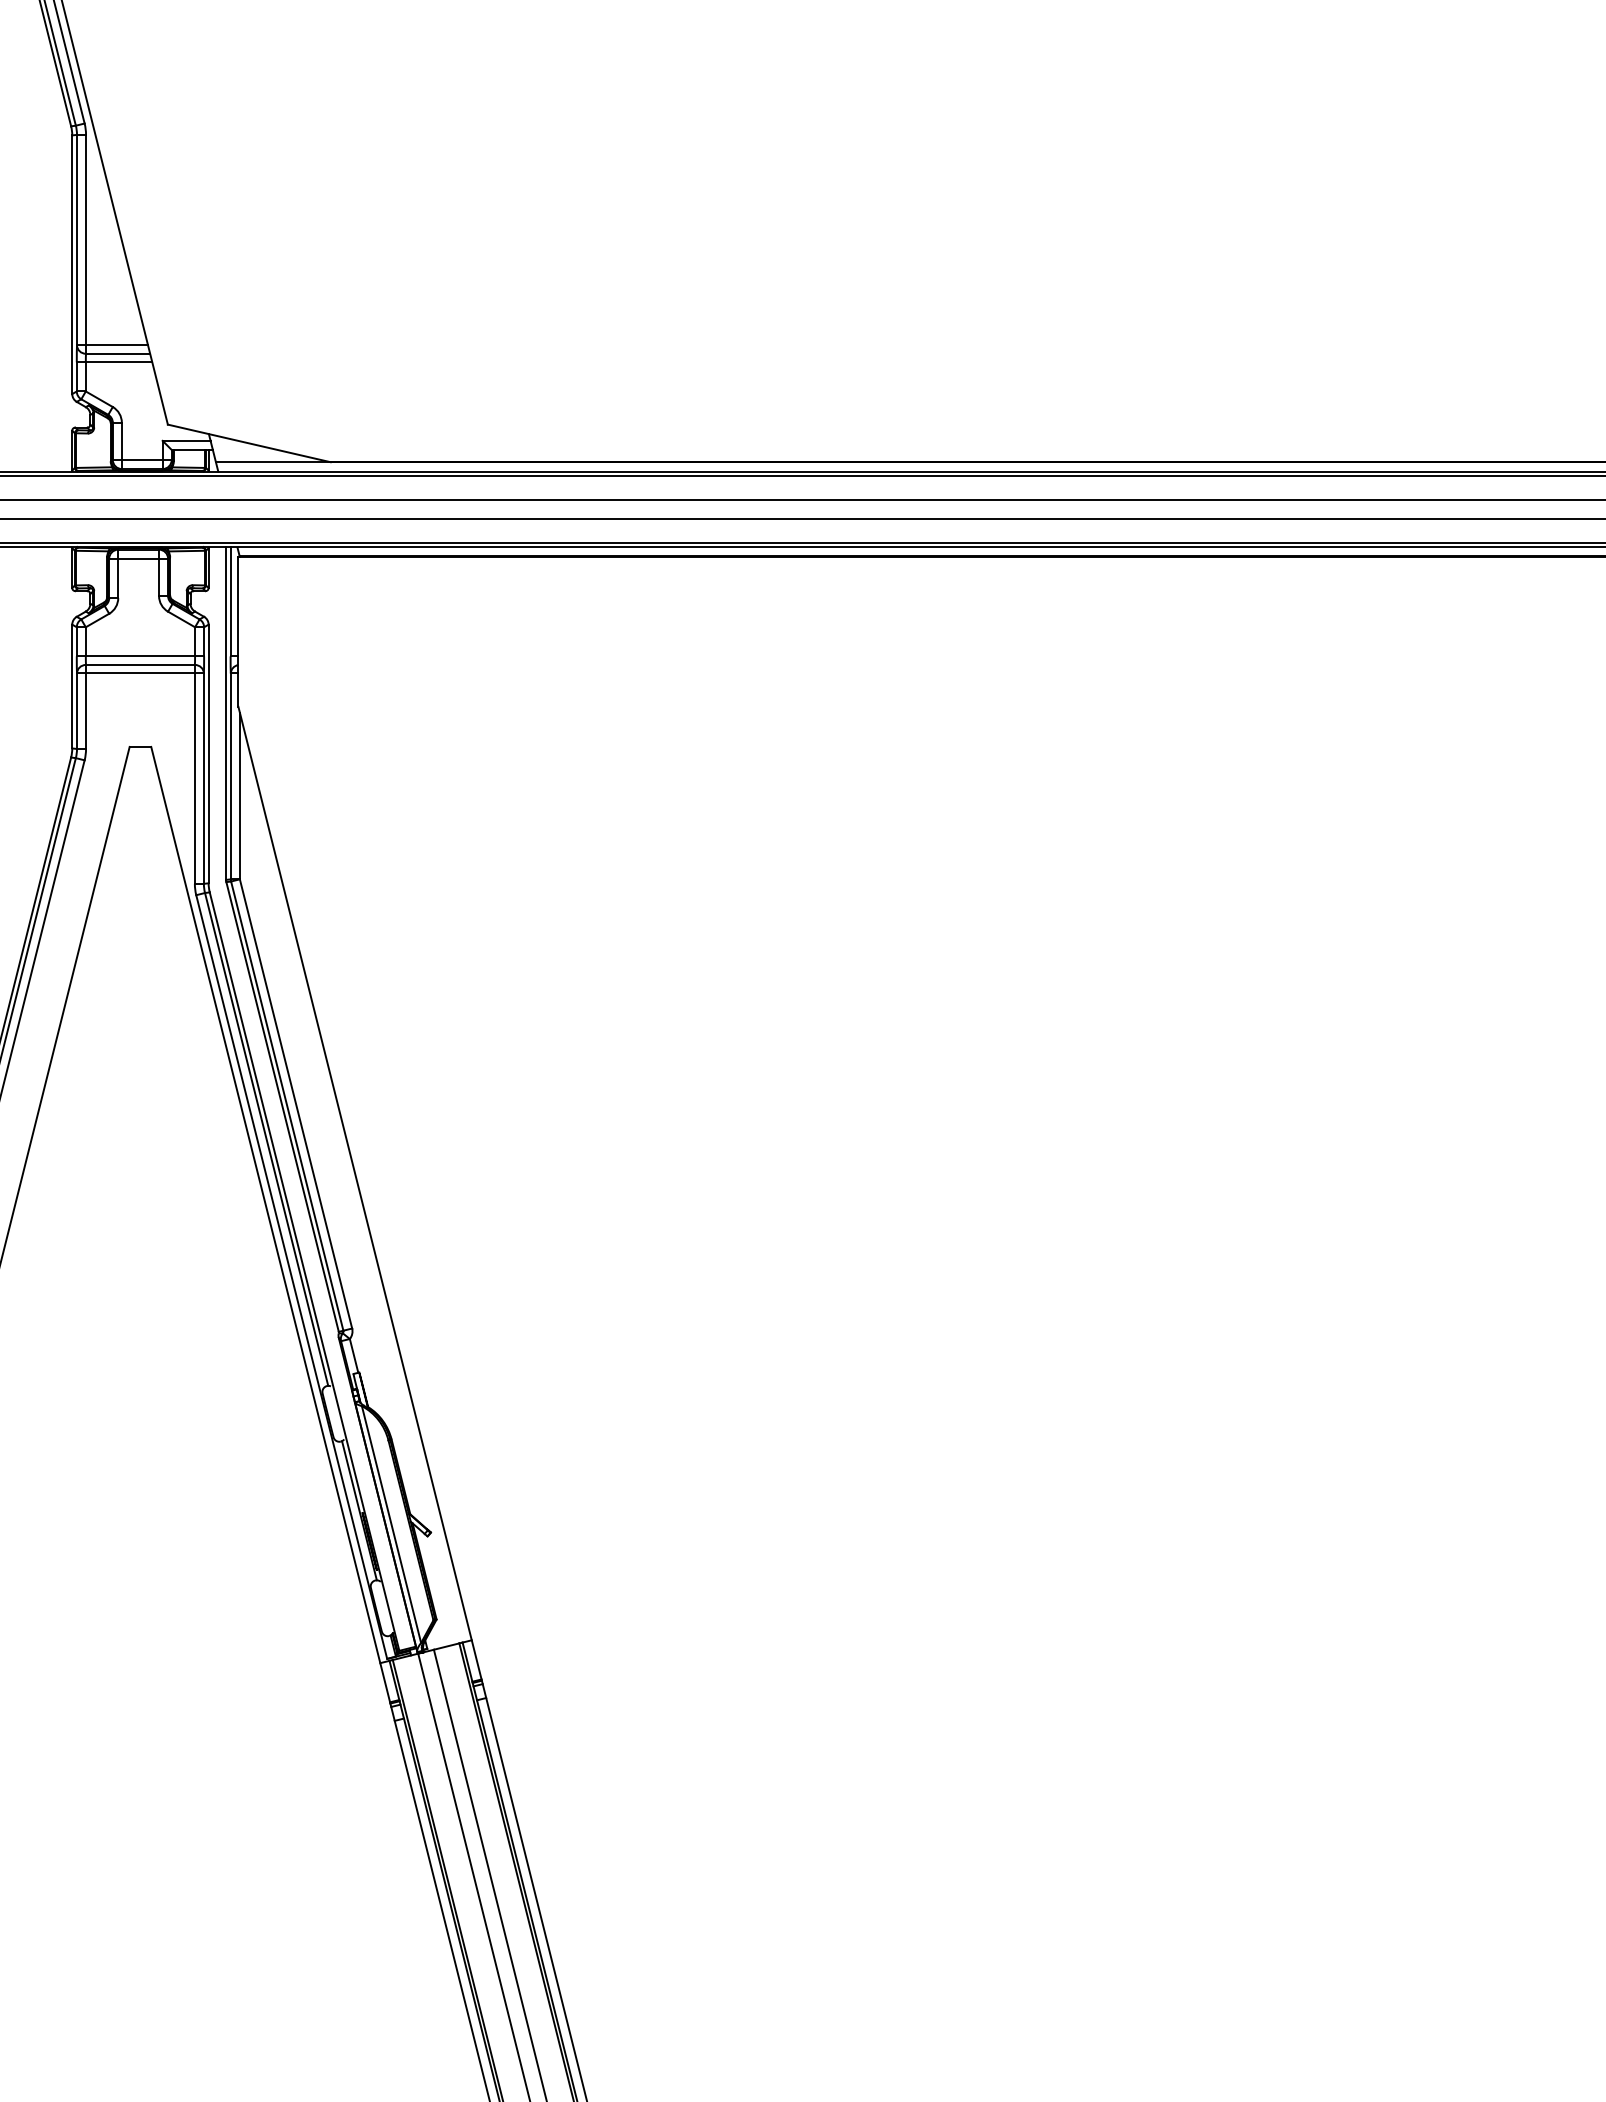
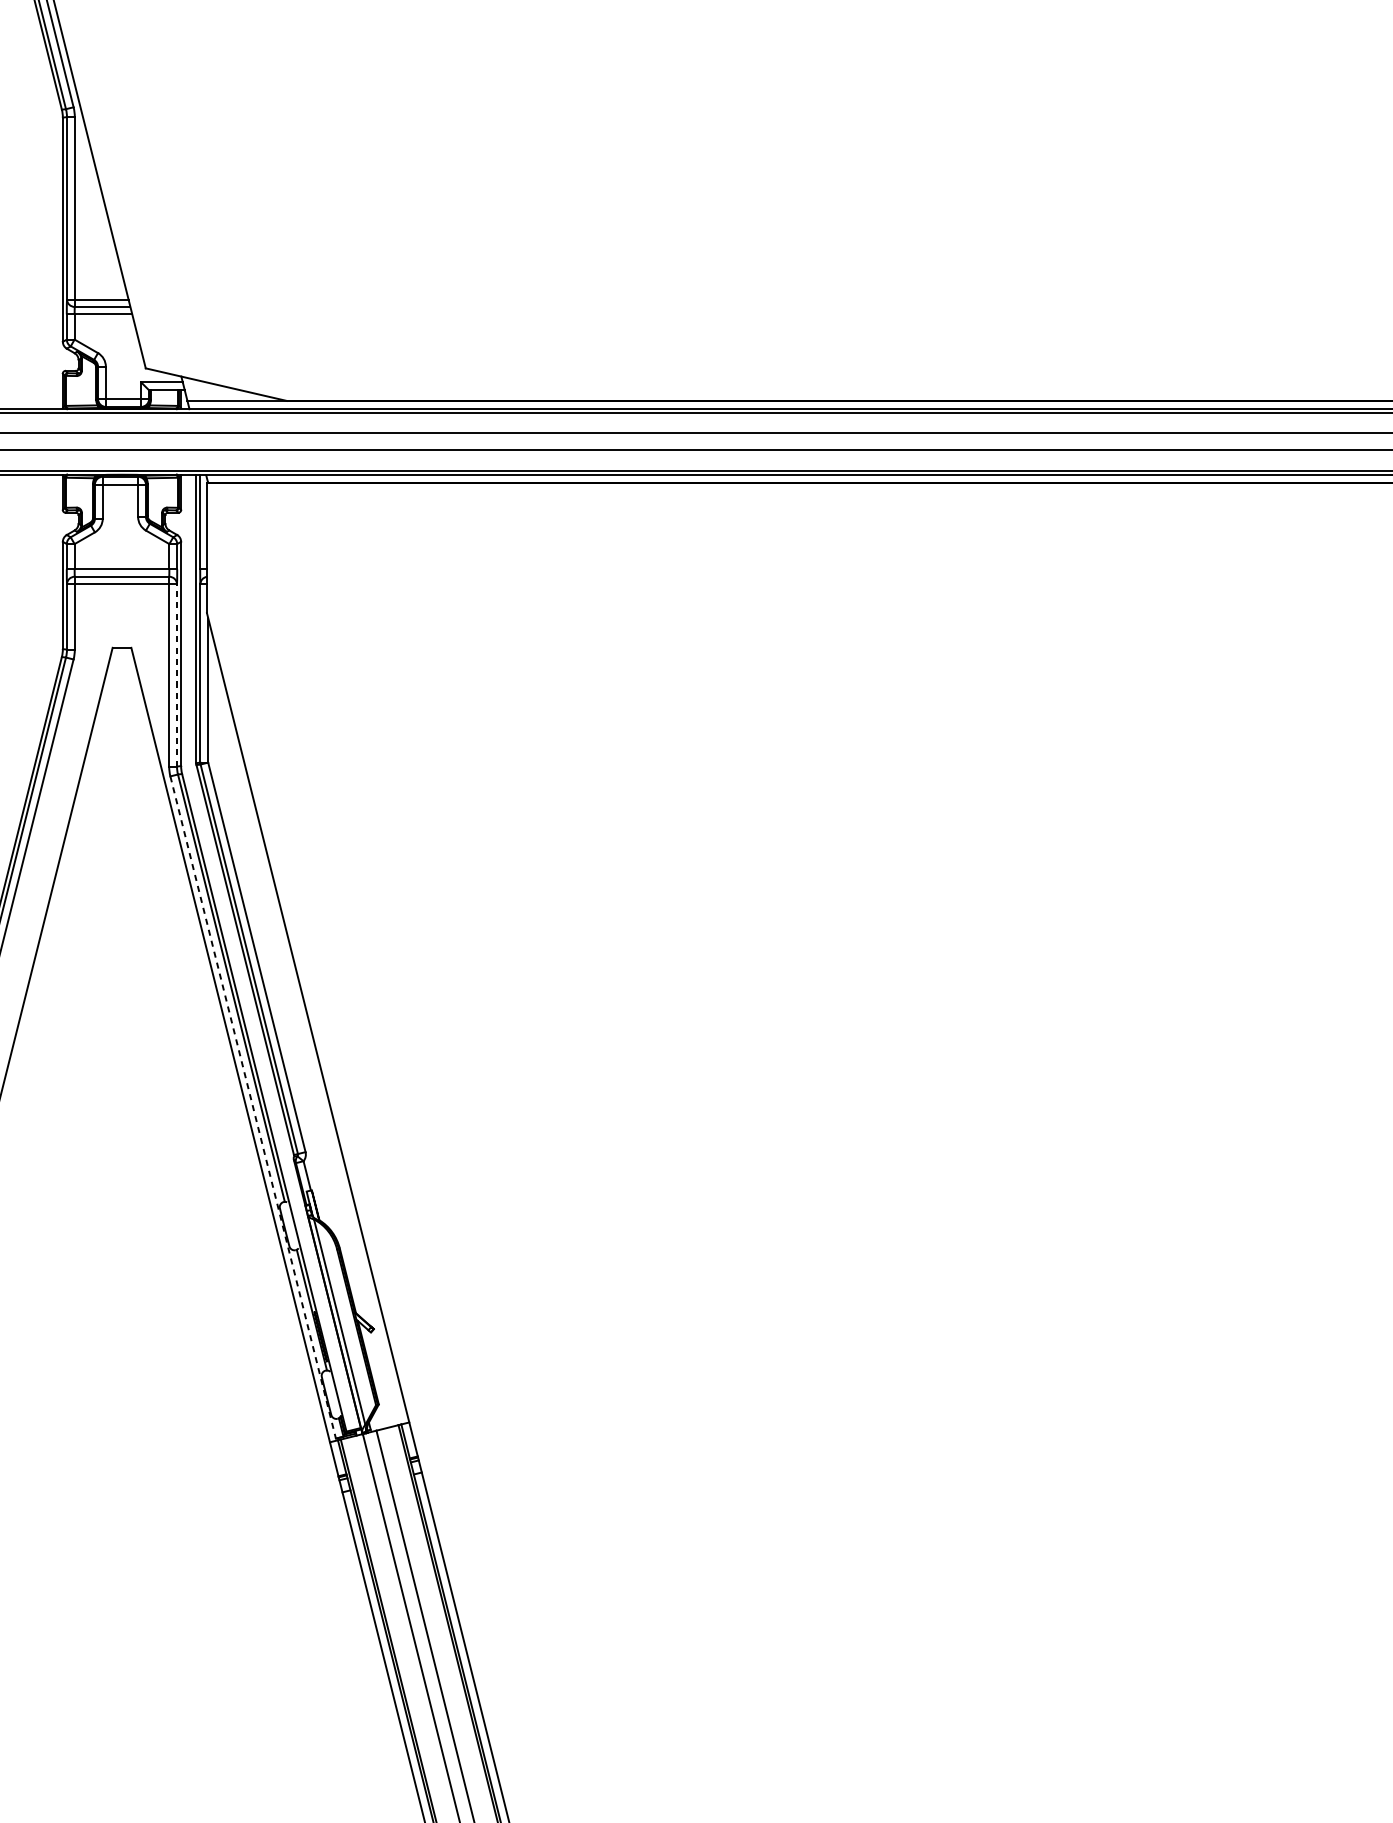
line: (203, 778) -> (176, 675), solid -> dashed
line: (291, 1277) -> (252, 1107), solid -> dashed

